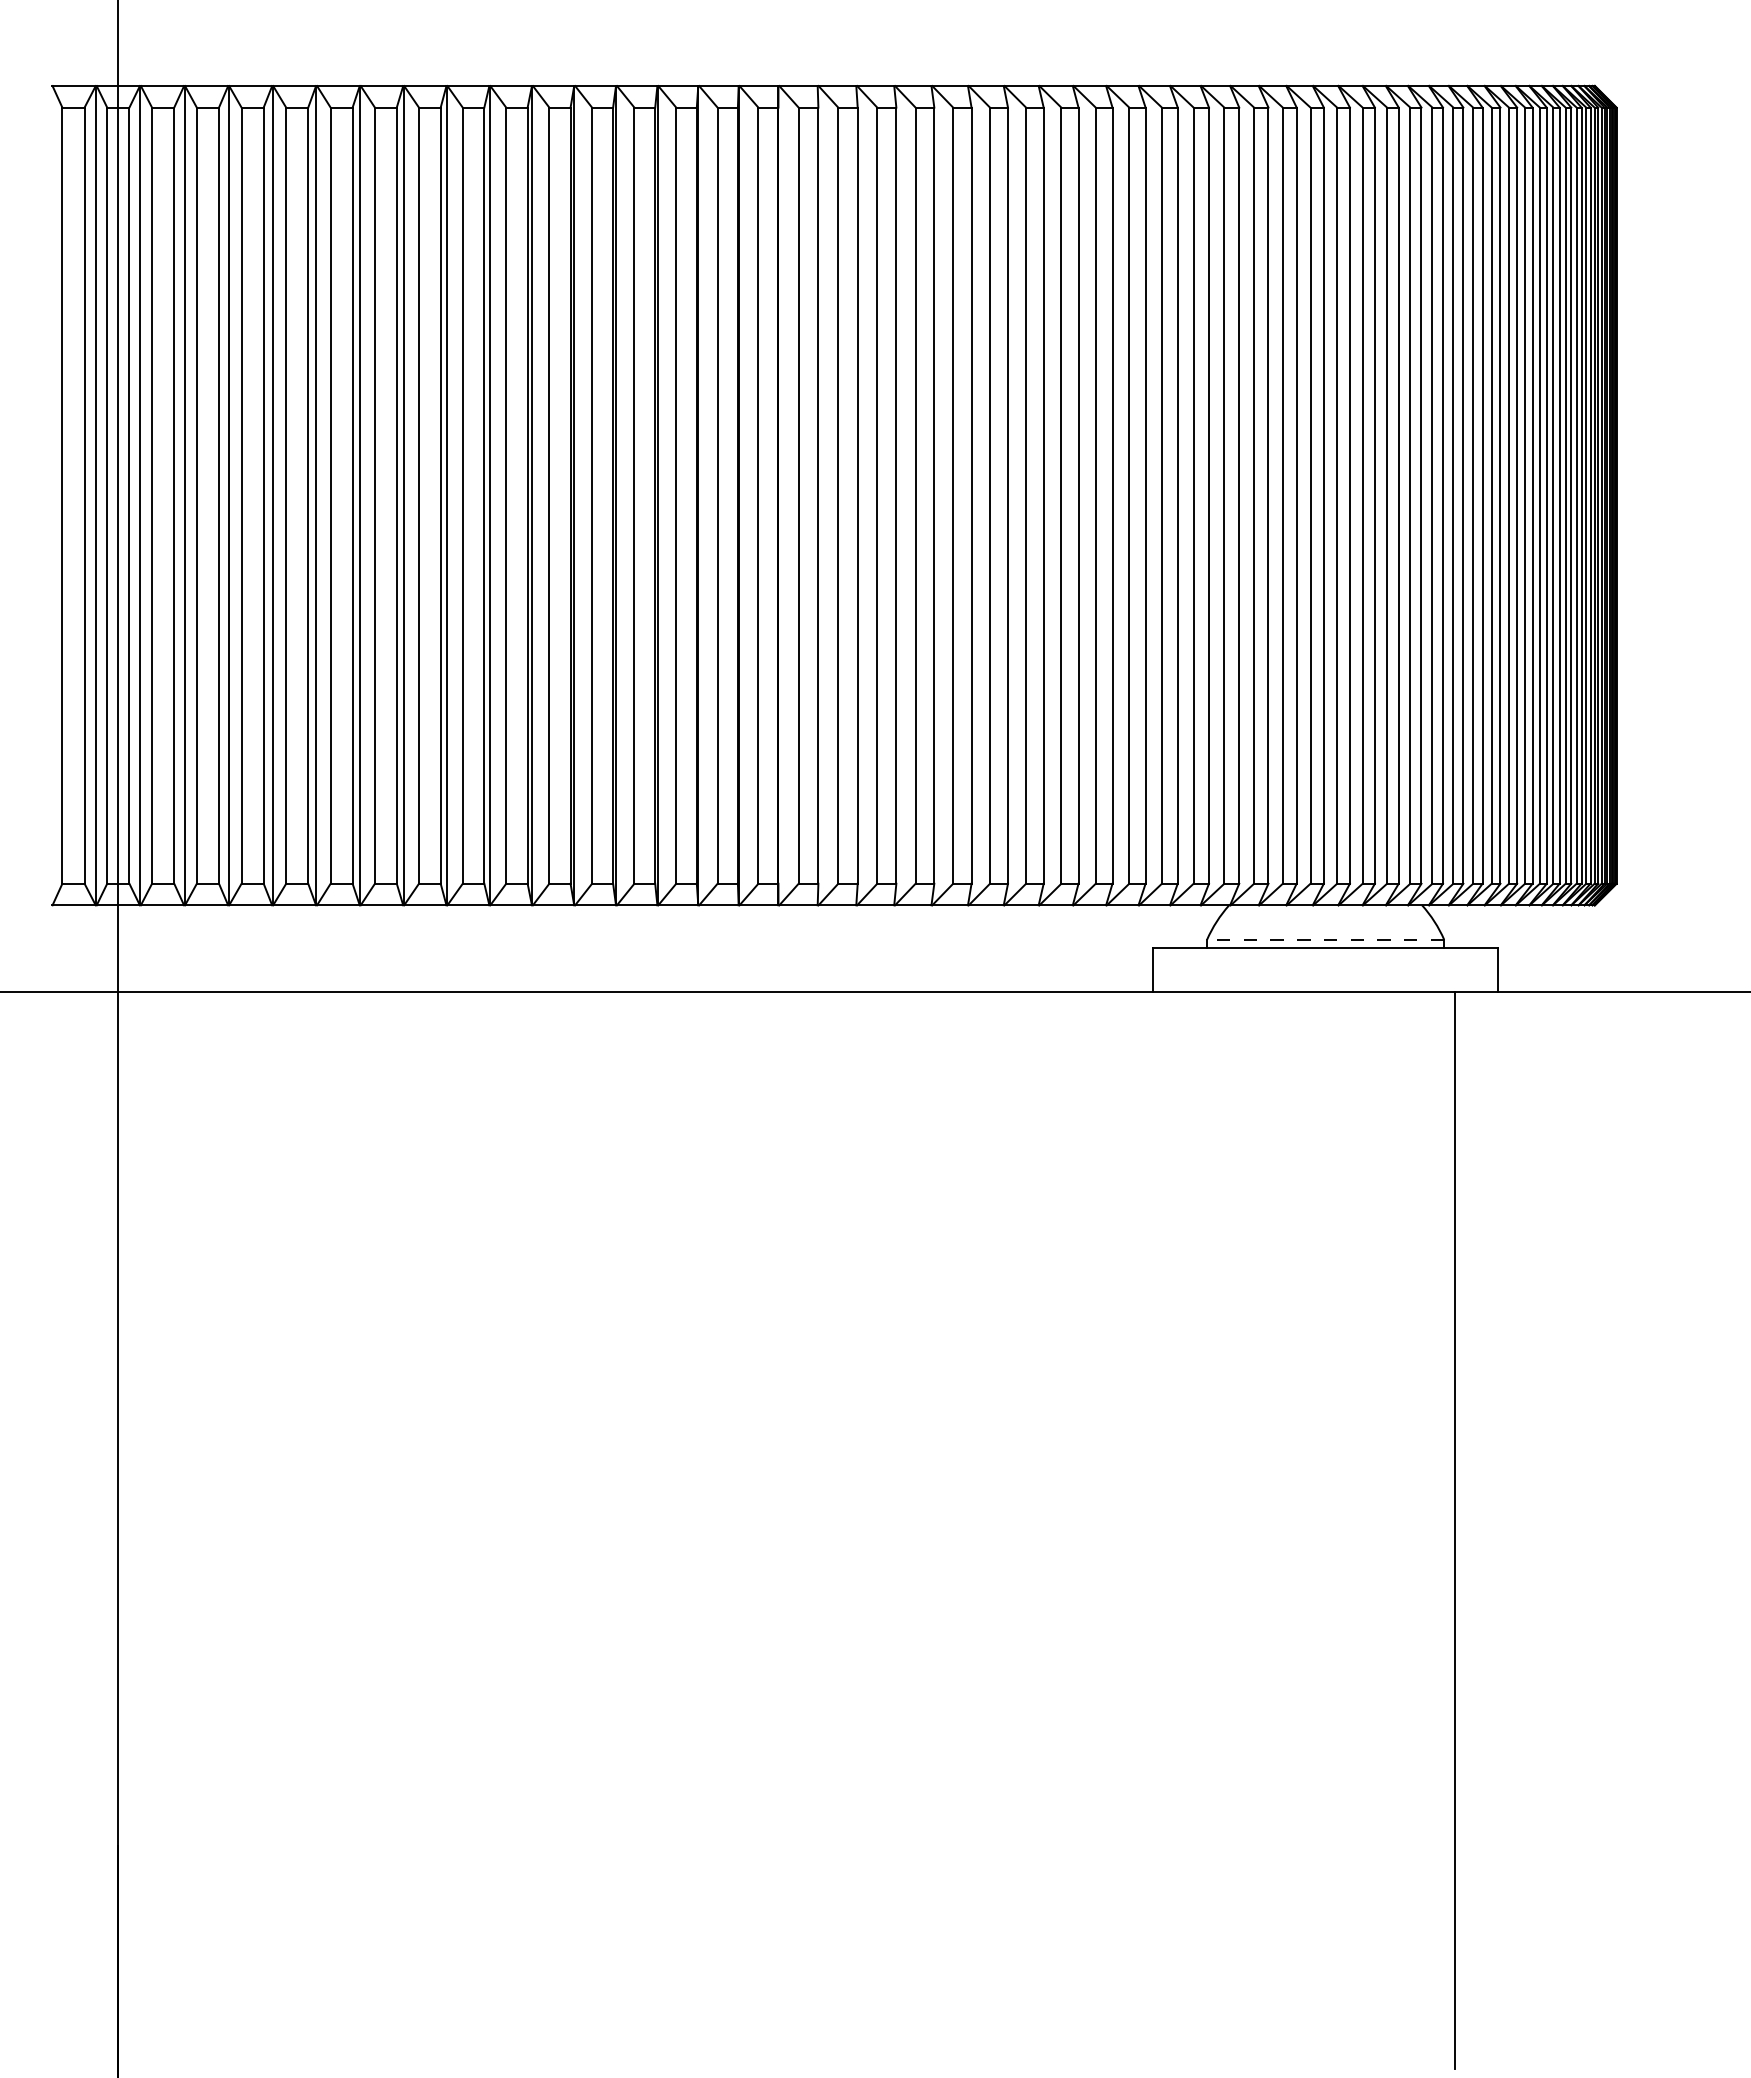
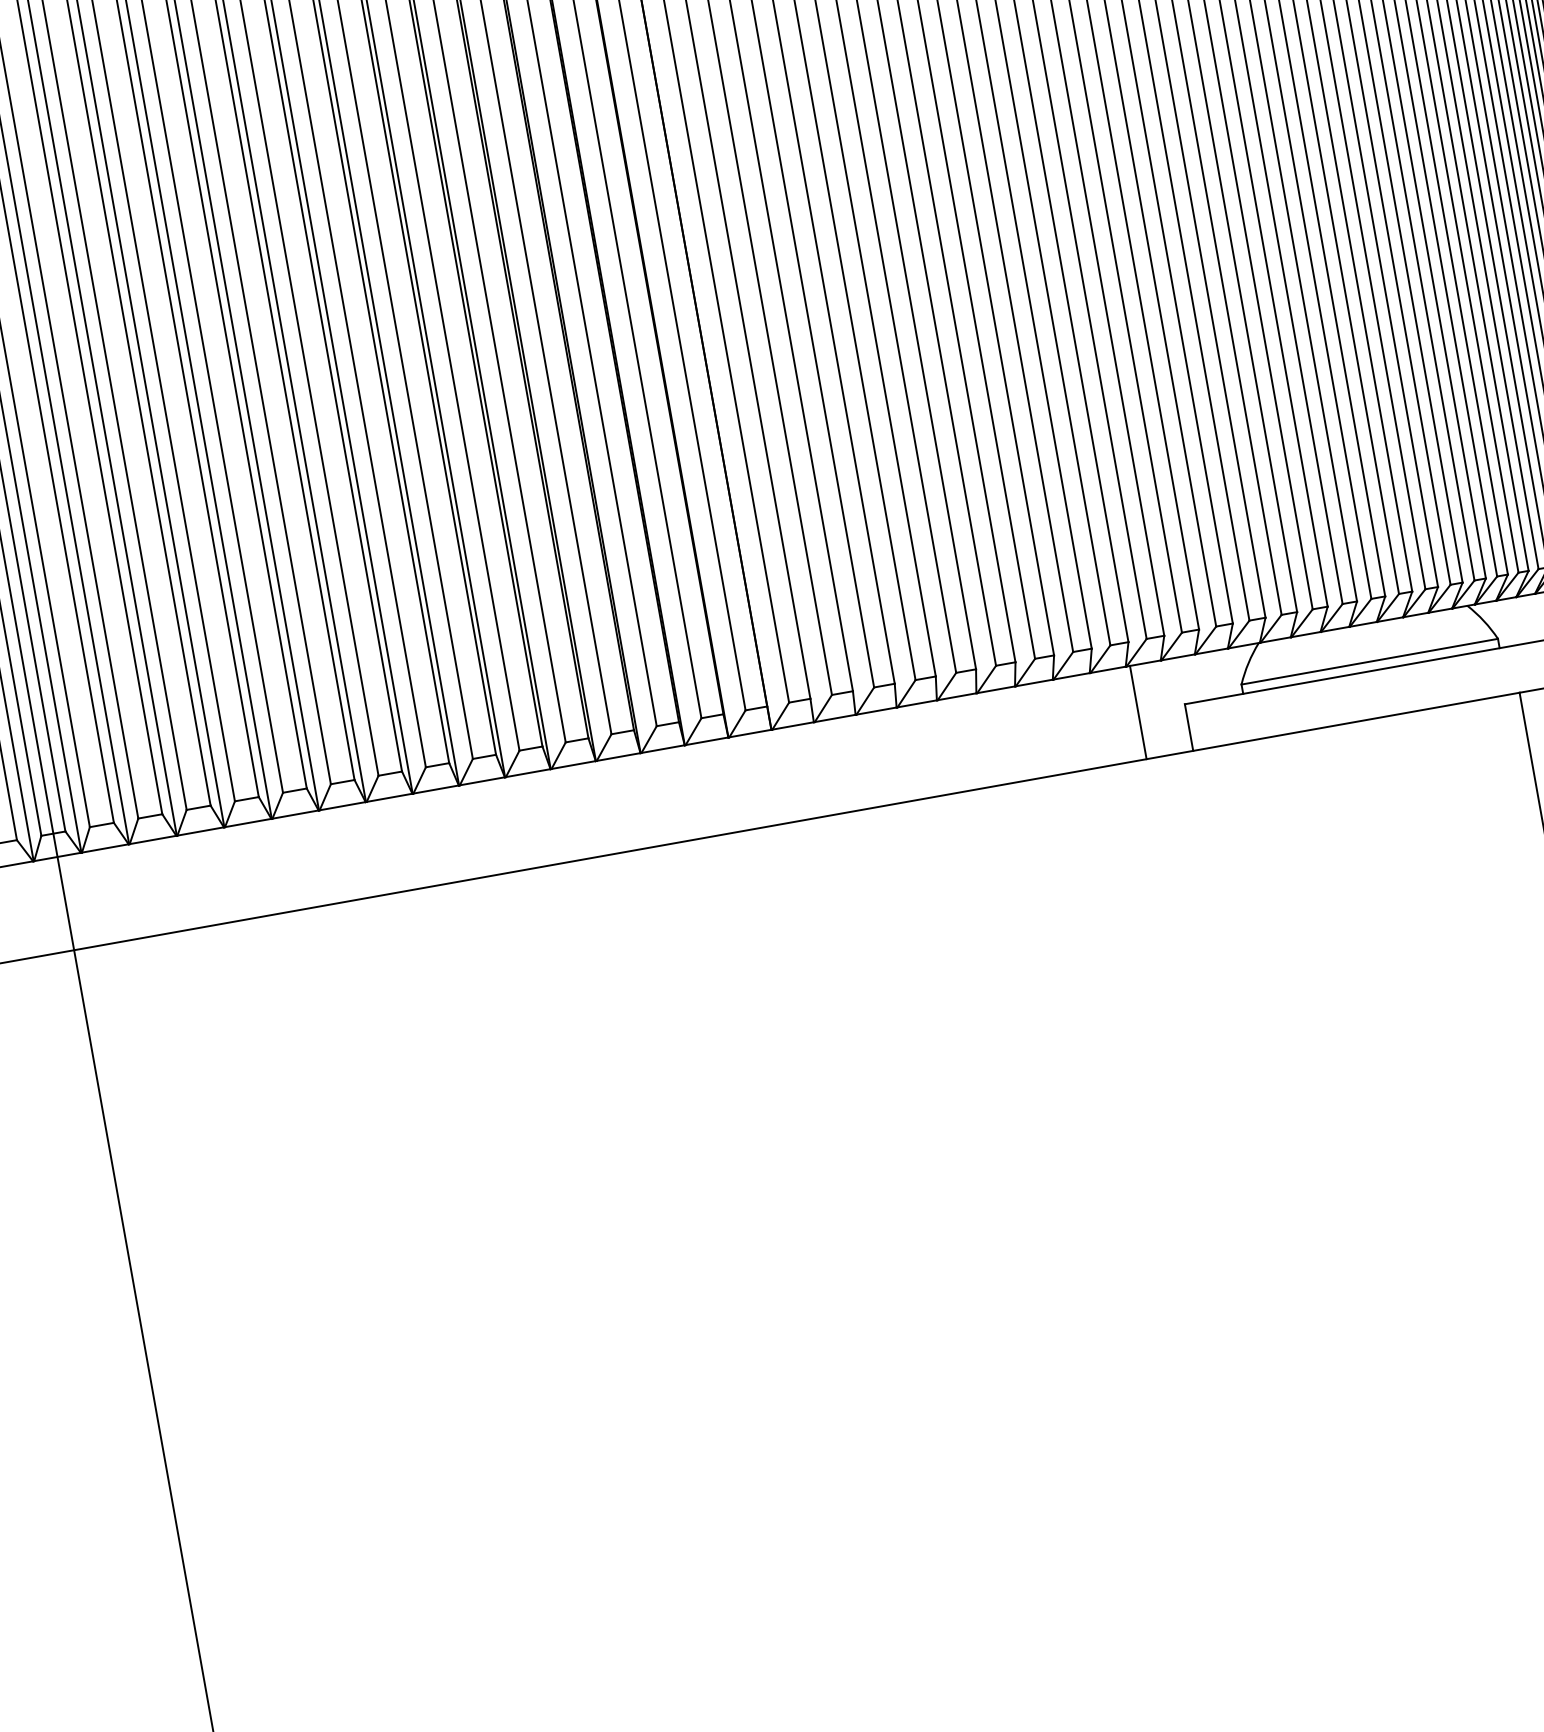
line: (1325, 939) -> (1369, 661), dashed -> solid
line: (1110, 948) -> (1138, 712), added

